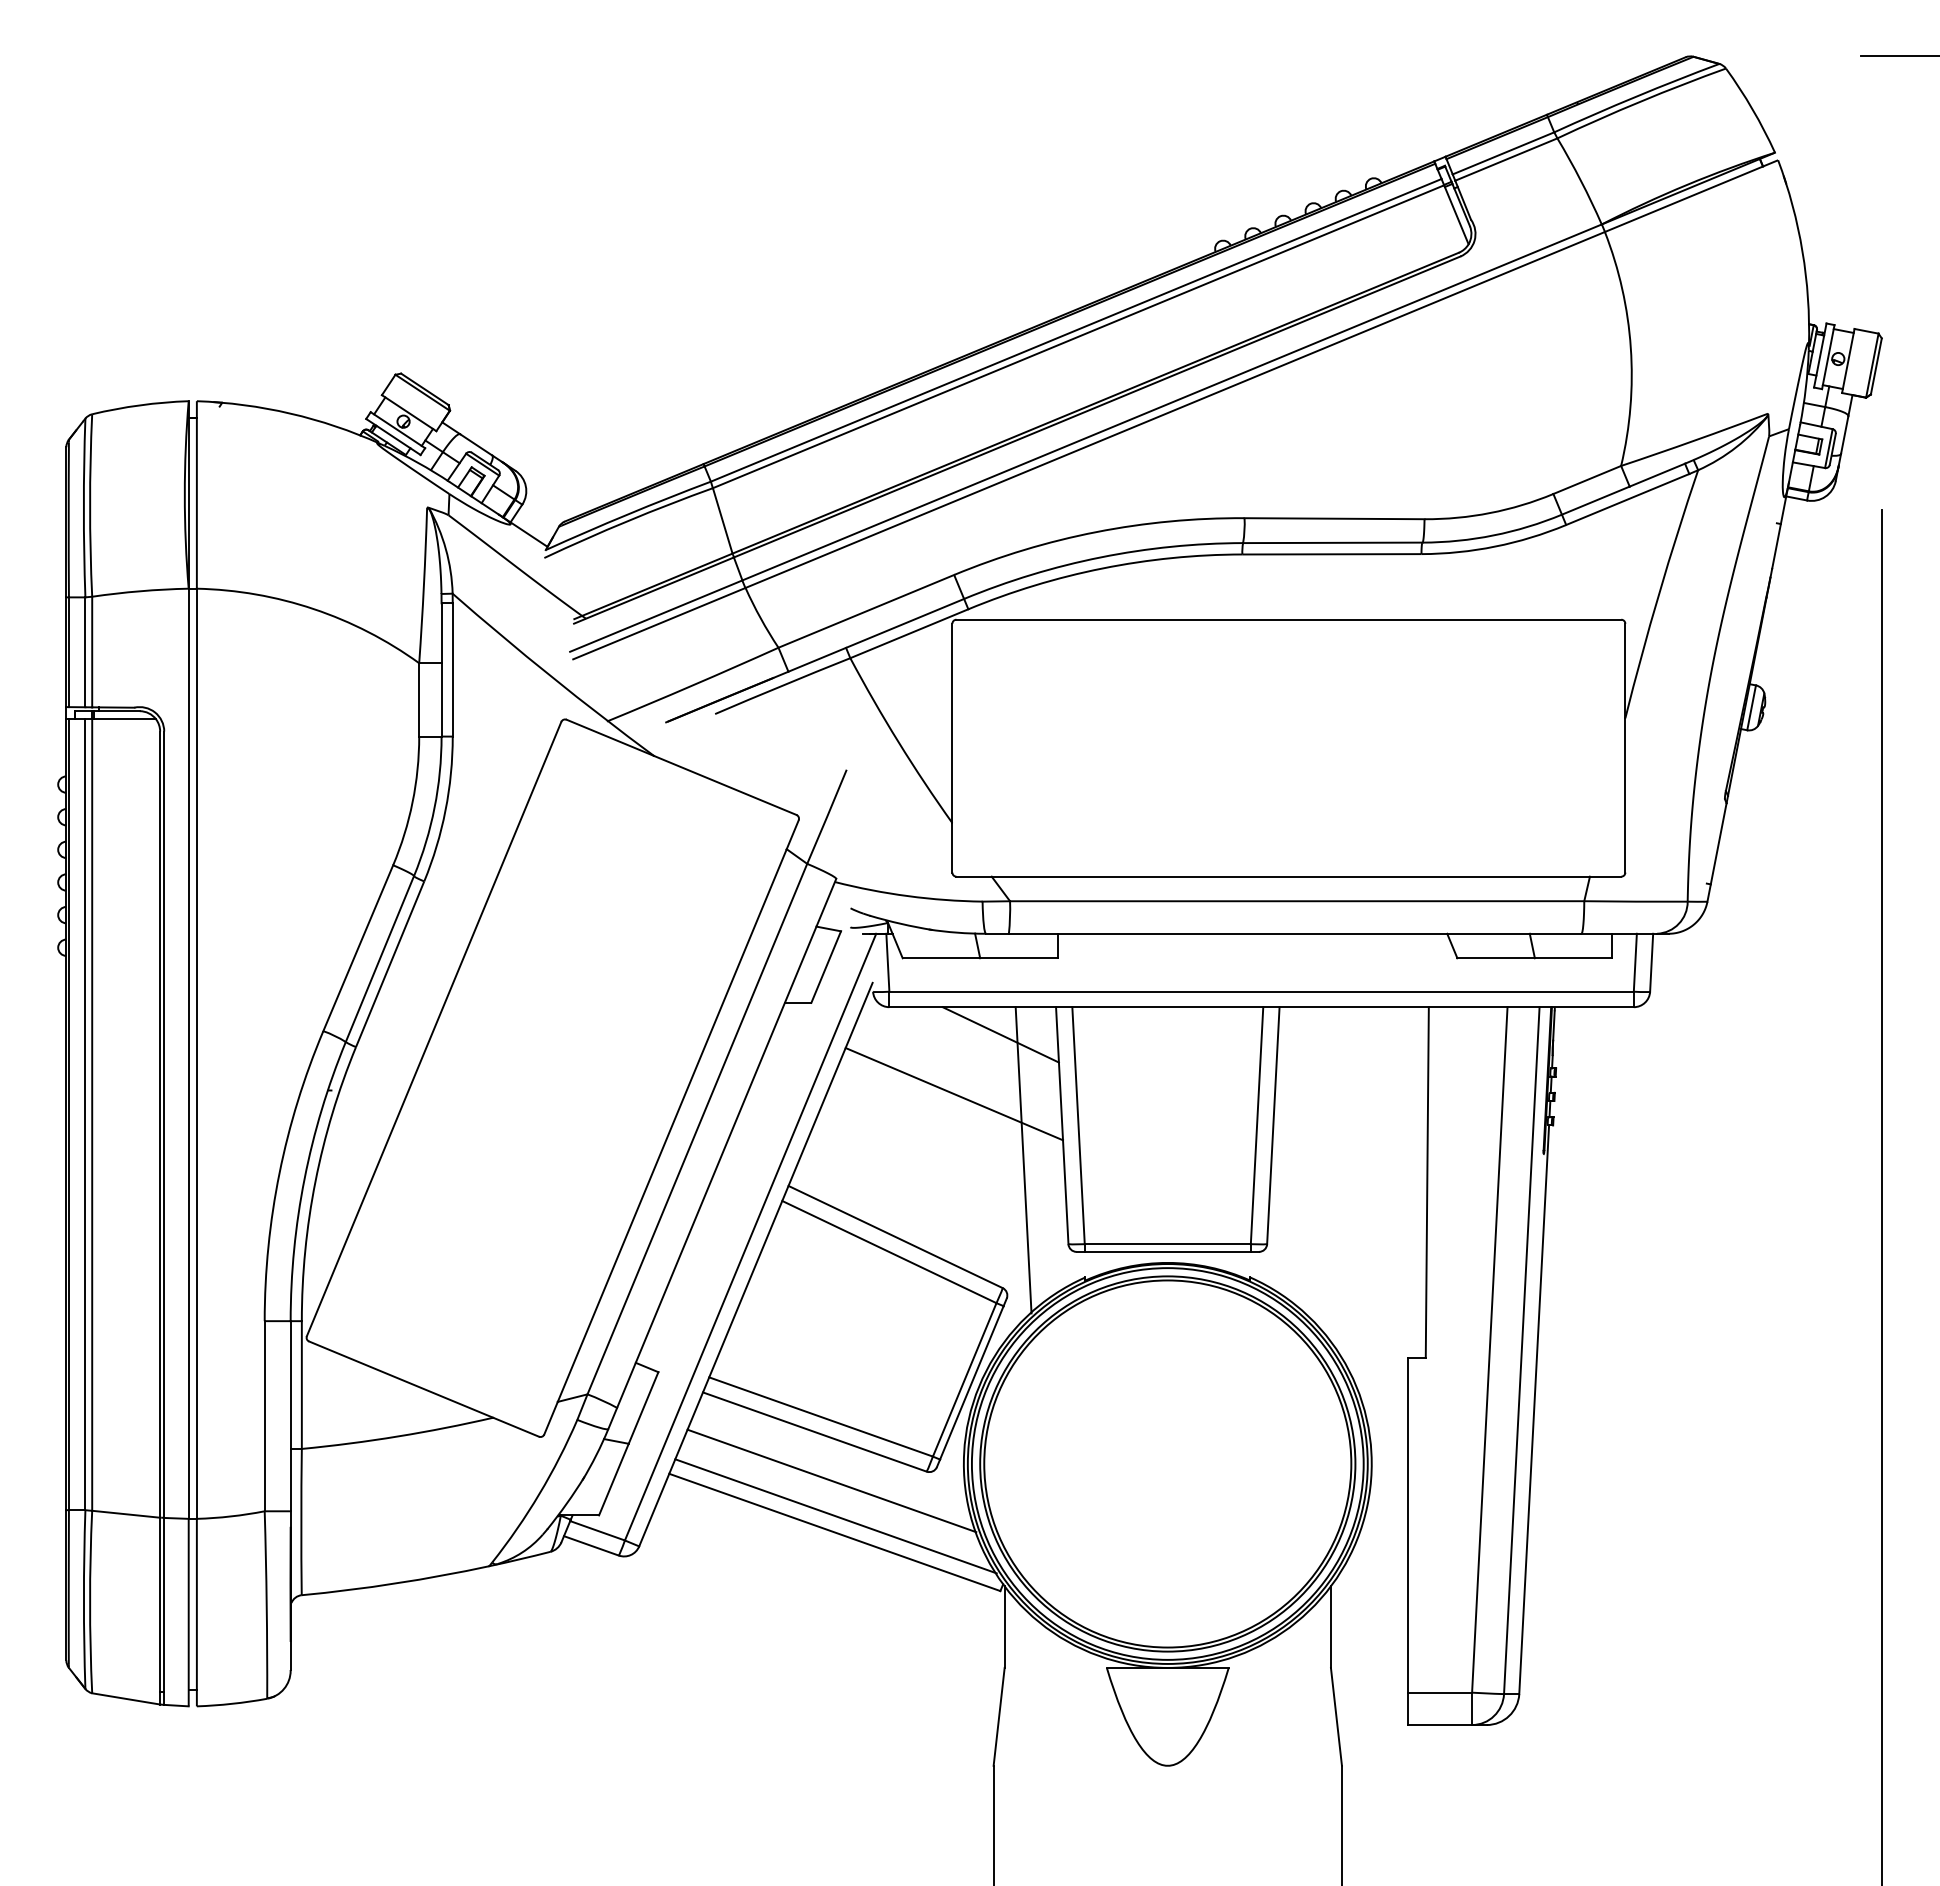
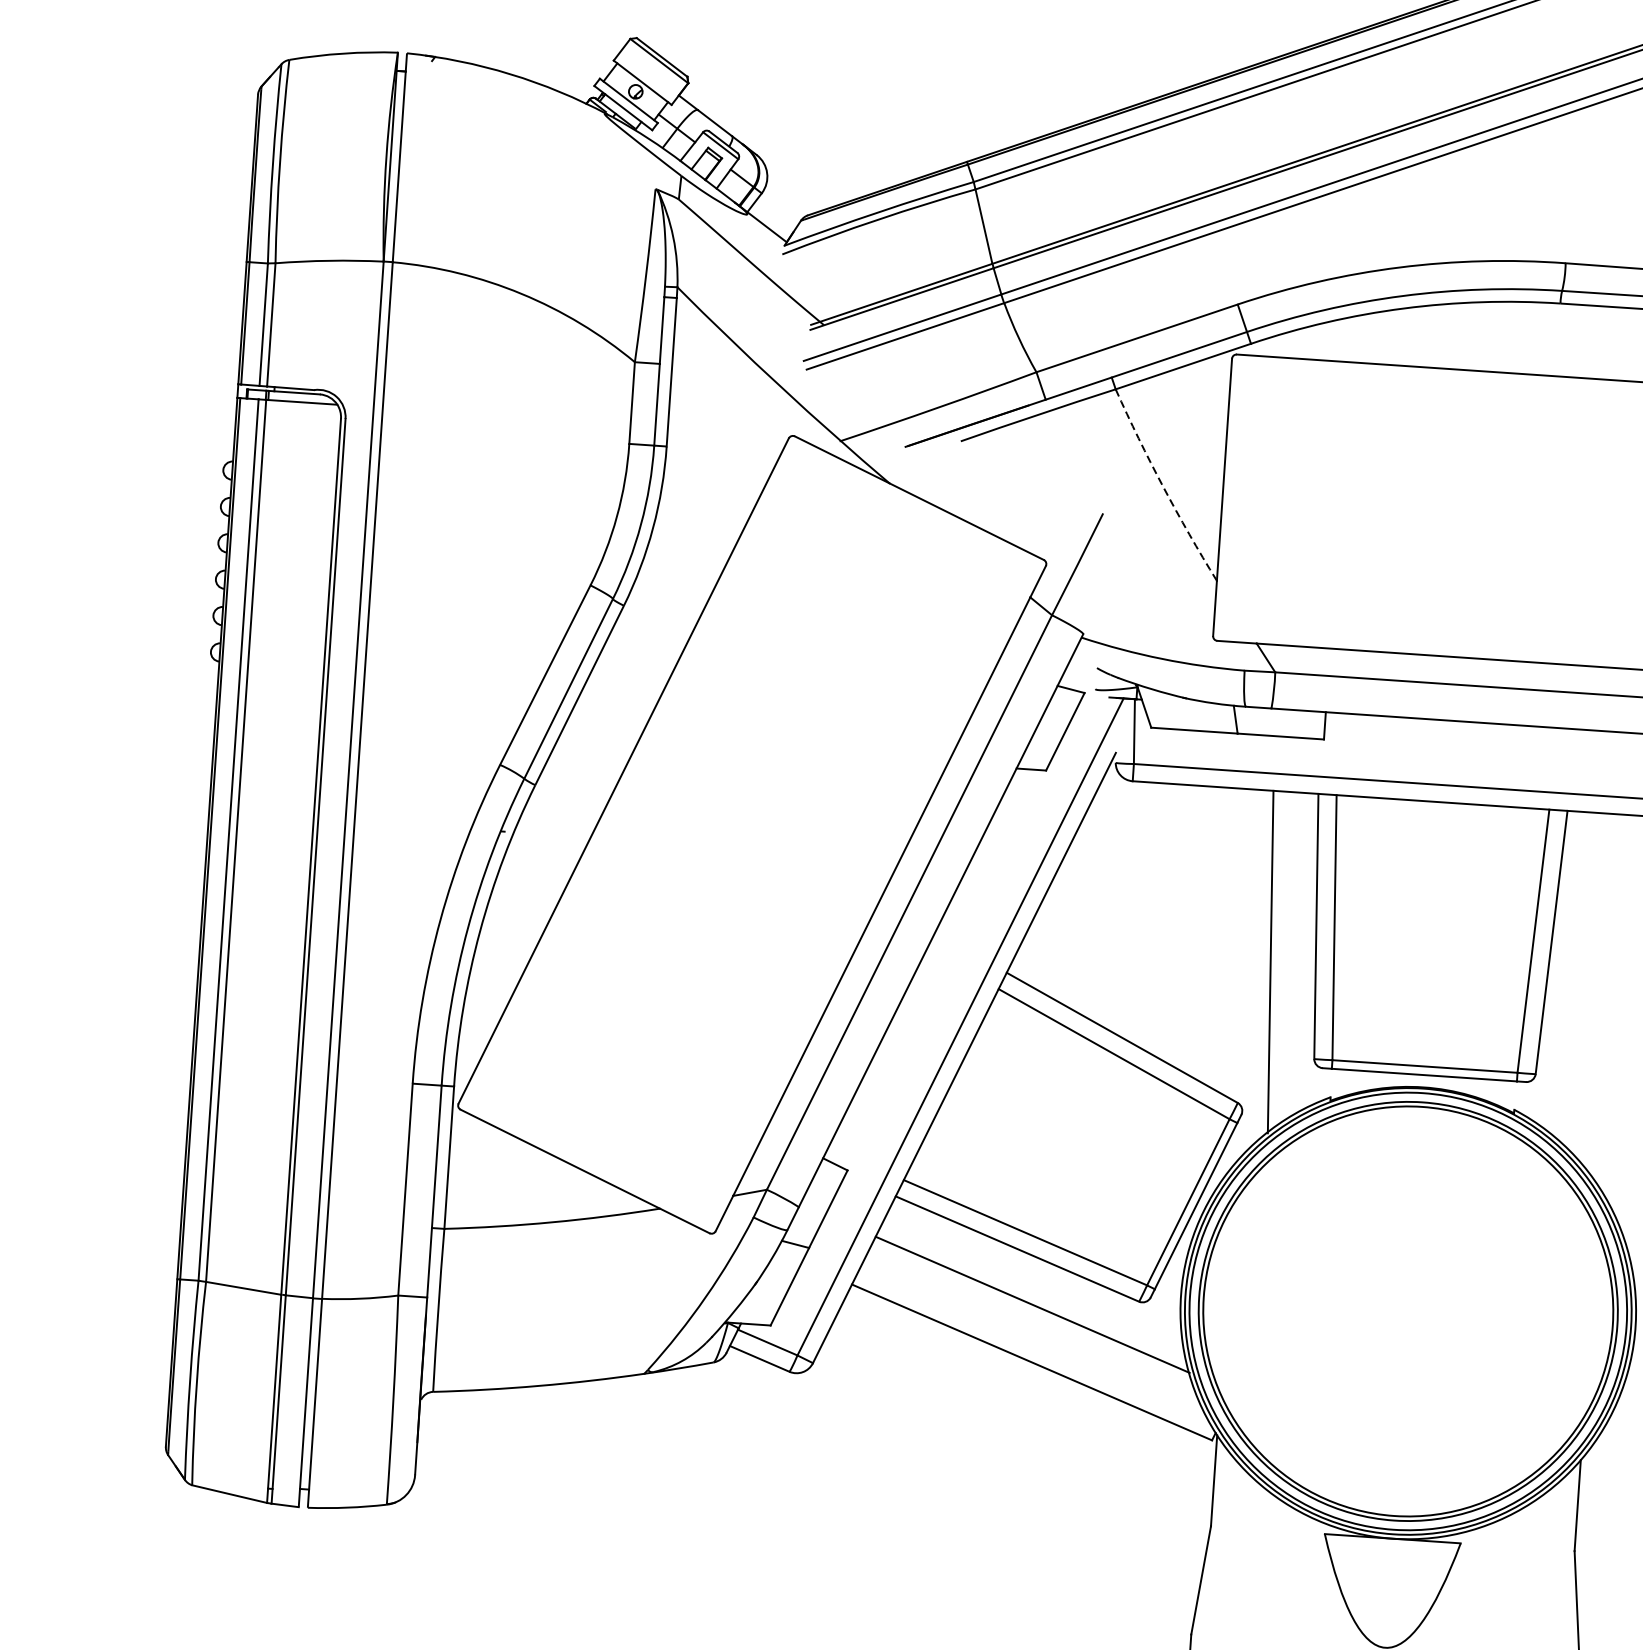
arc: (898, 742) -> (1162, 486), solid -> dashed
line: (1000, 1034) -> (1254, 820), removed
line: (954, 1094) -> (1198, 883), removed
line: (835, 1516) -> (1033, 1344), removed

